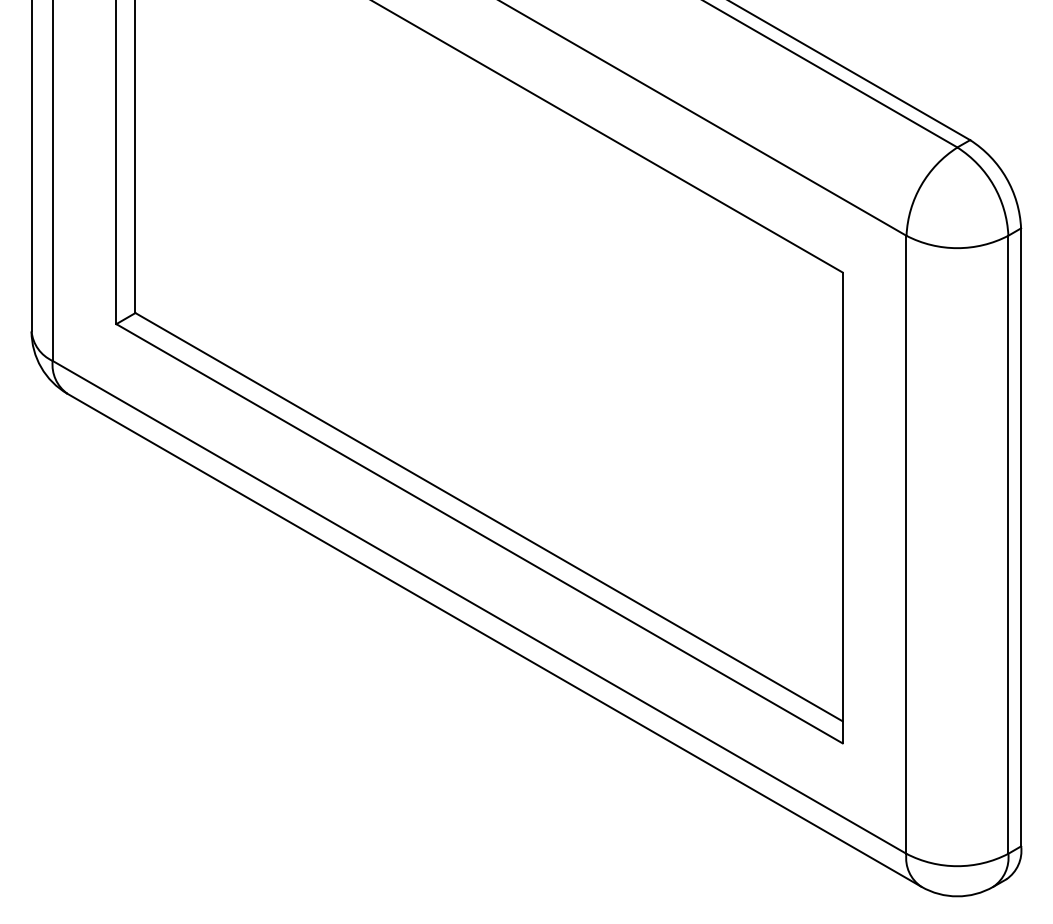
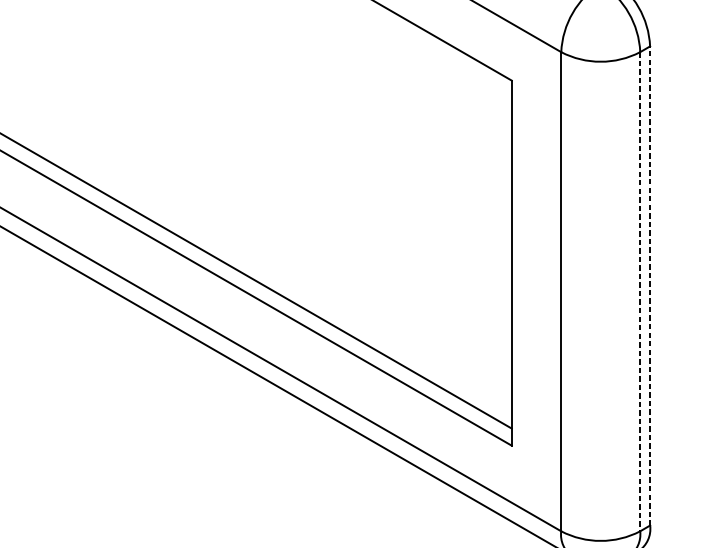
line: (1021, 536) -> (650, 285), solid -> dashed
line: (1008, 545) -> (640, 292), solid -> dashed

